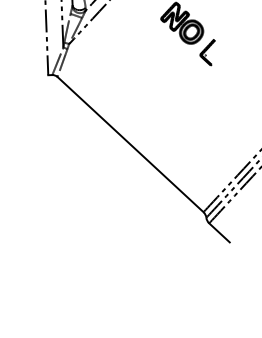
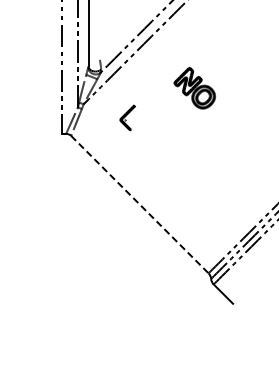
part: (207, 52) -> (127, 117), moved
line: (131, 144) -> (140, 204), solid -> dashed

